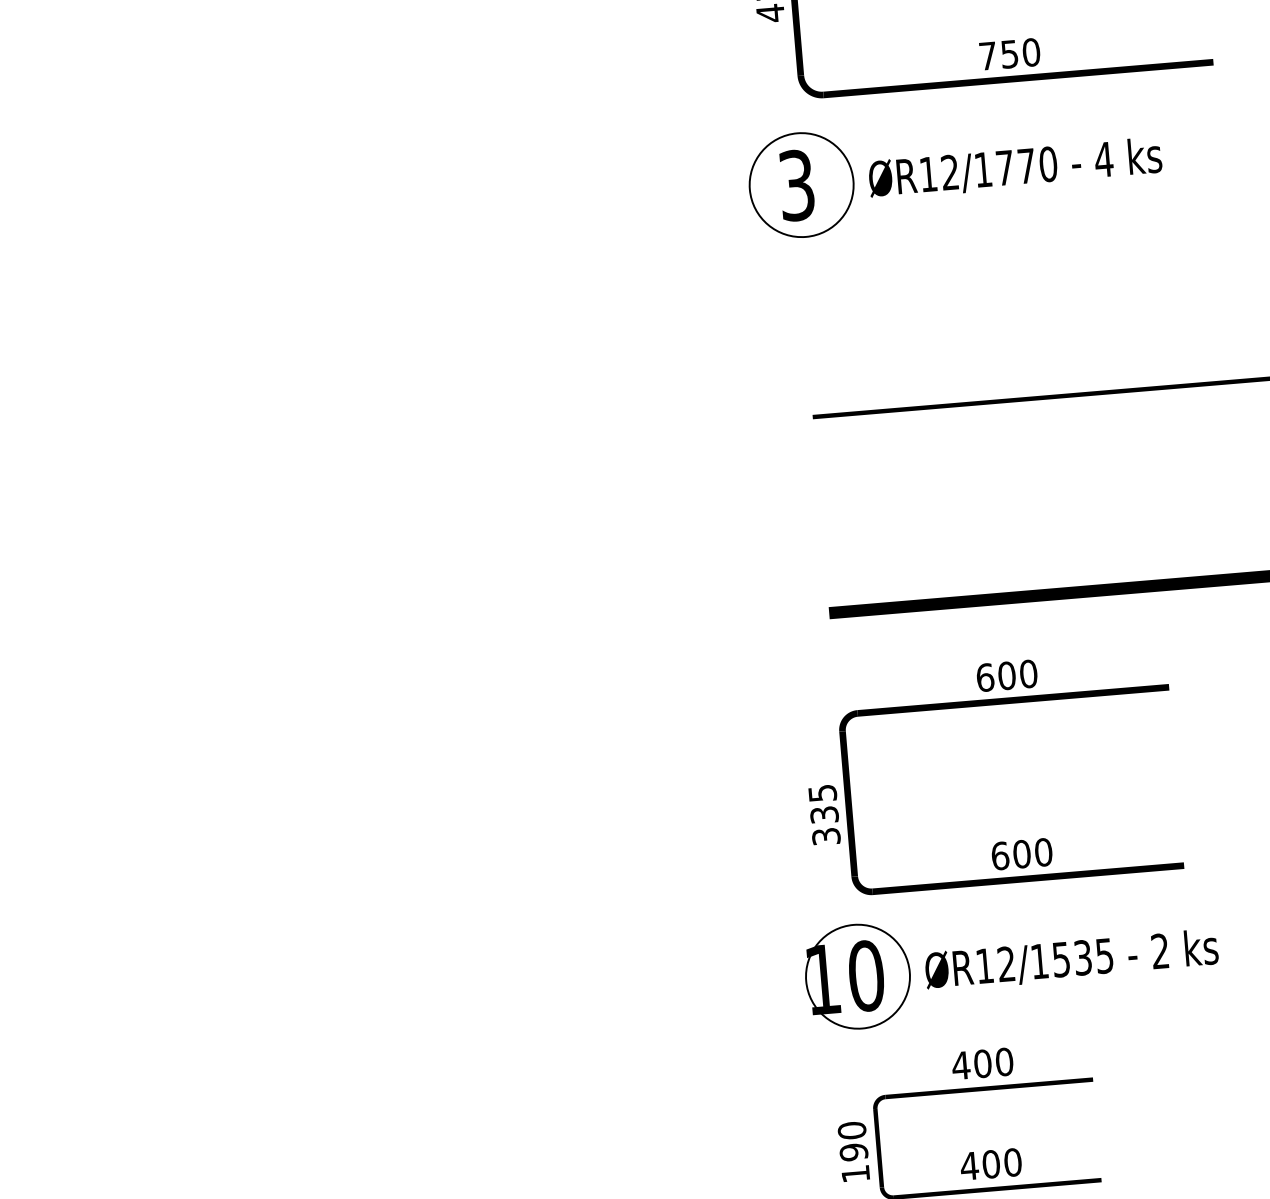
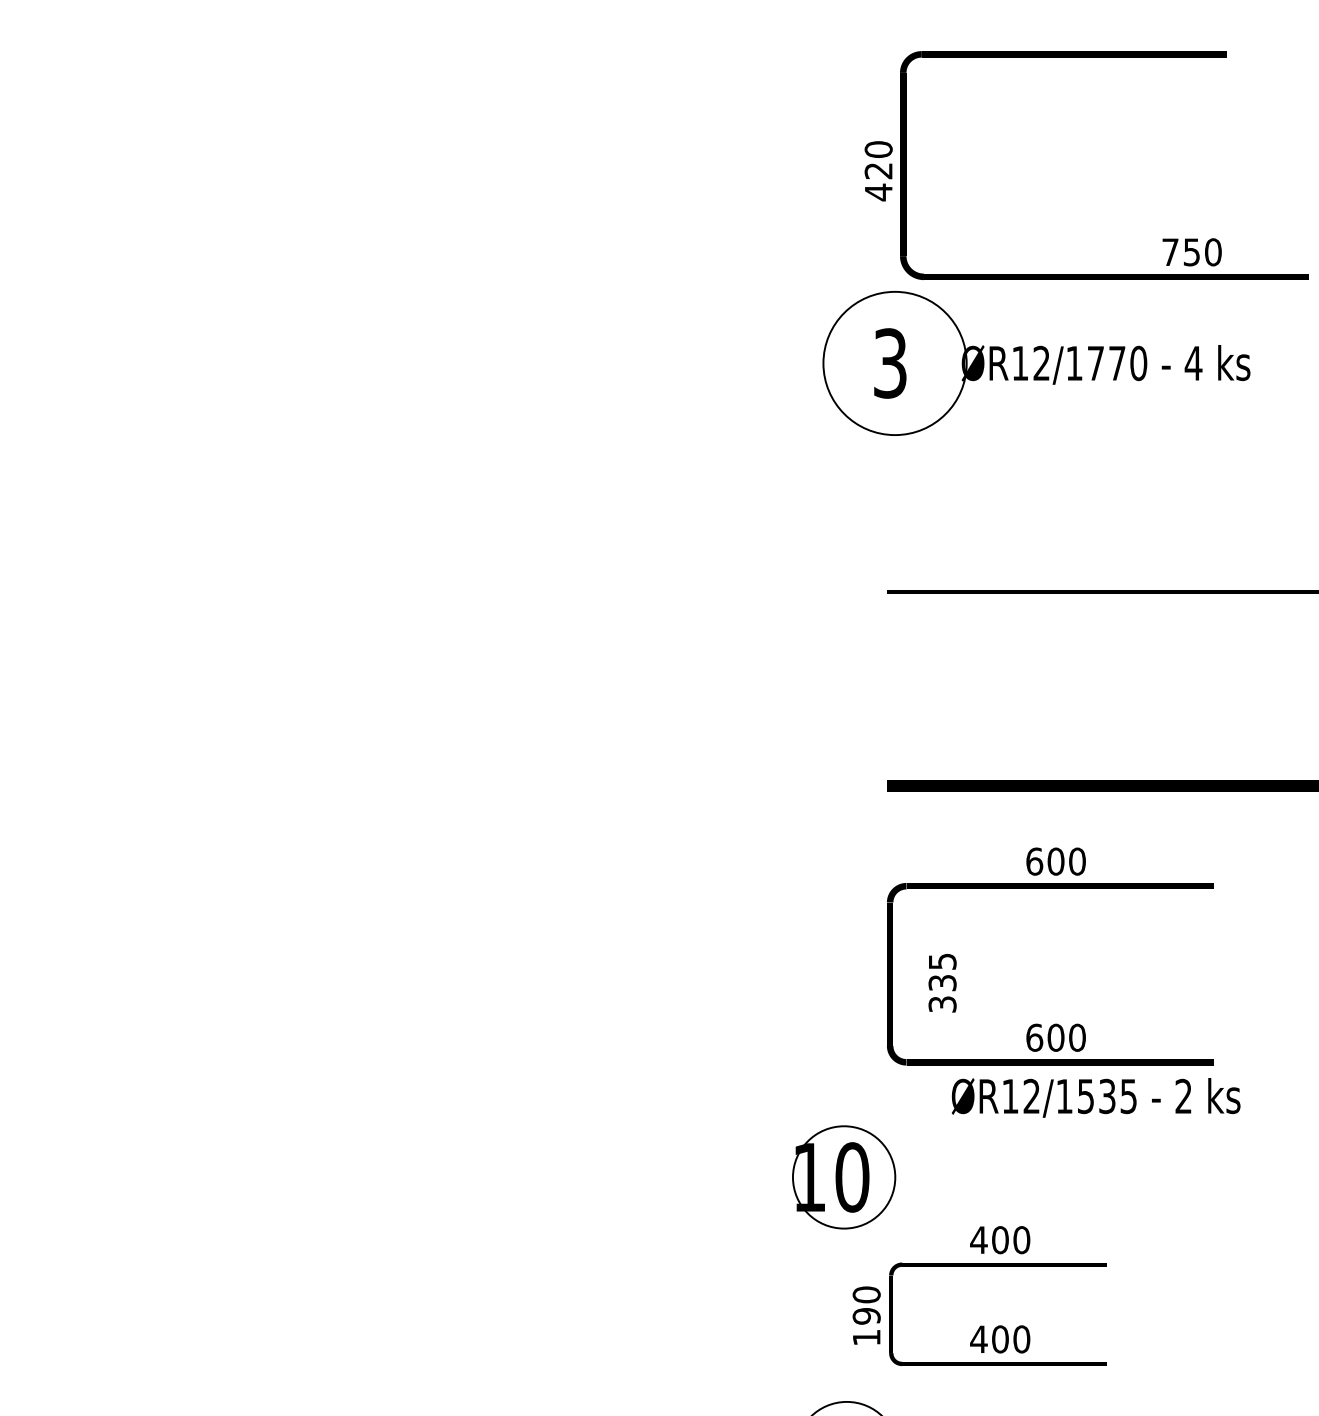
text: (1009, 54) -> (1191, 252), moved
circle: (801, 185) -> (894, 363), size x1.4
text: (824, 815) -> (942, 983), moved
text: (1071, 959) -> (1095, 1097), moved
part: (858, 976) -> (844, 1177), moved

